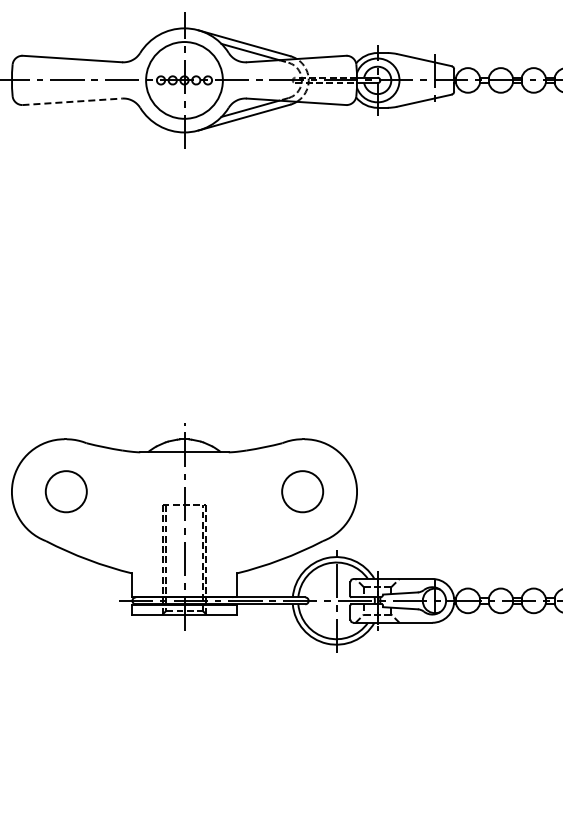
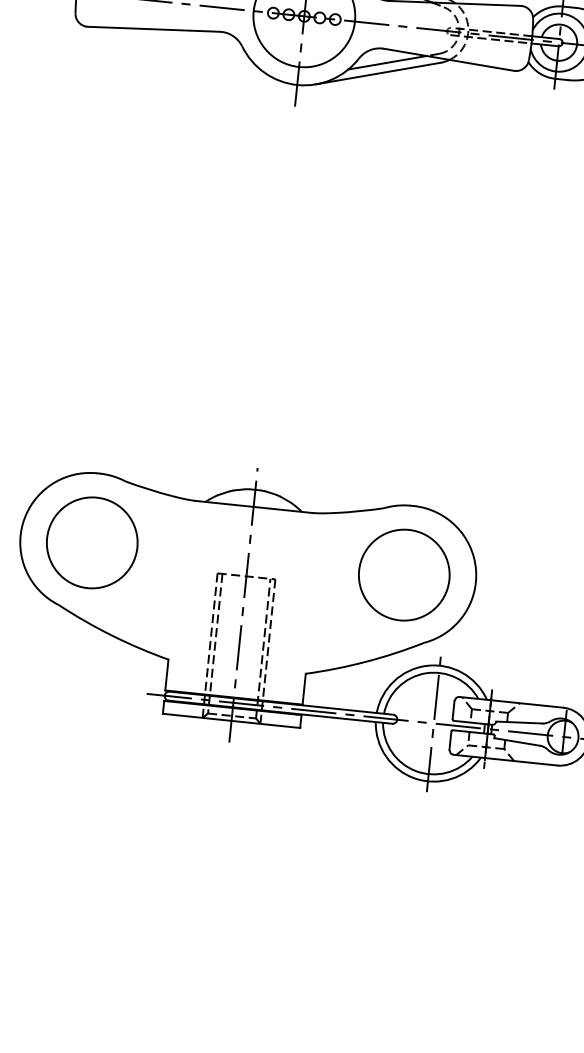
line: (72, 101) -> (153, 28), dashed -> solid
part: (66, 491) -> (92, 542), size x1.67
part: (302, 491) -> (403, 574), size x1.67

